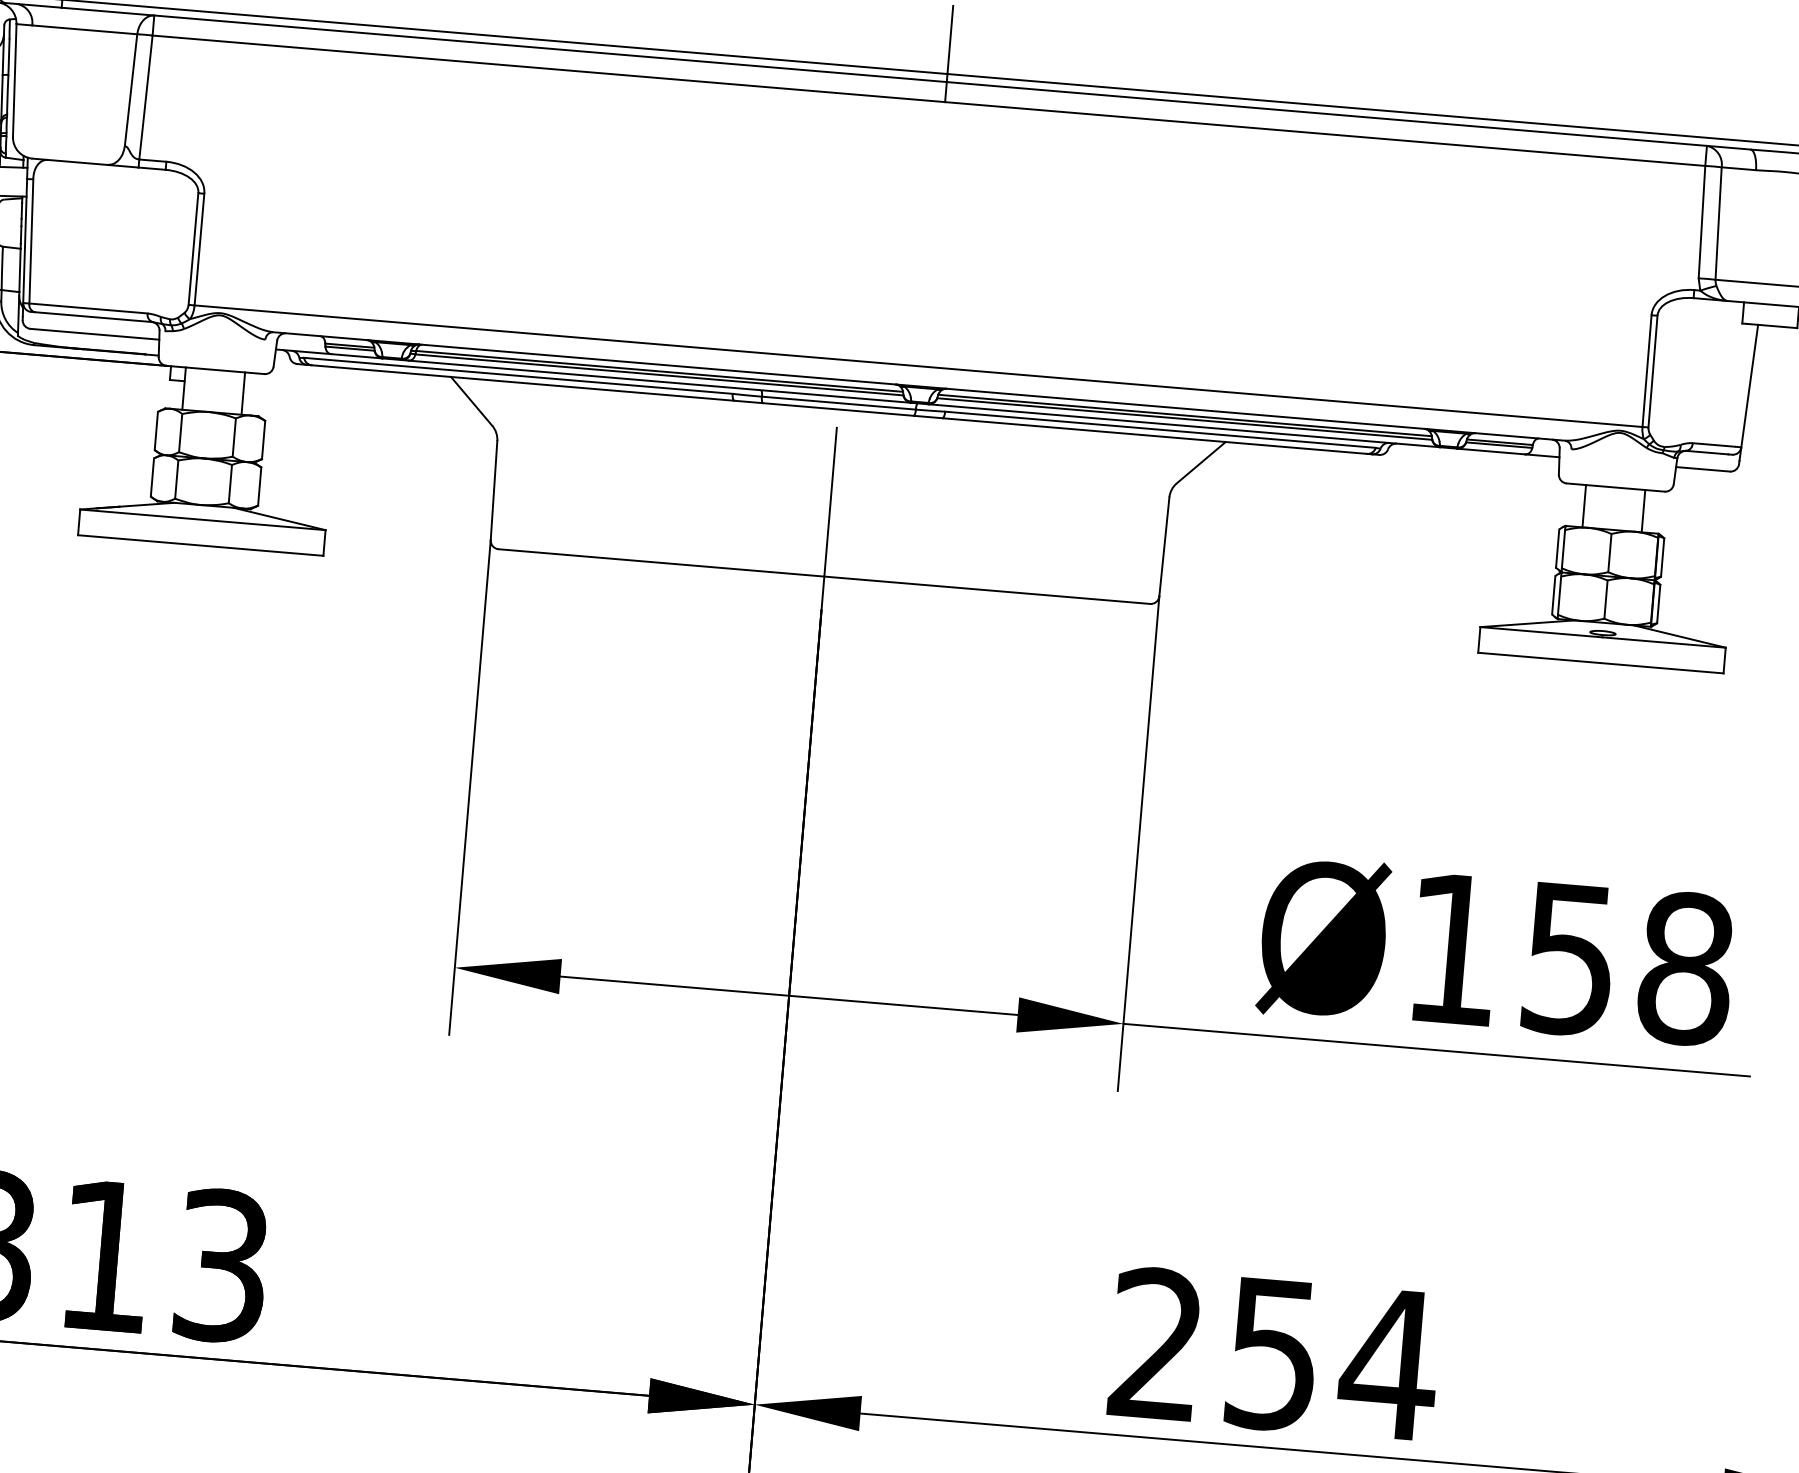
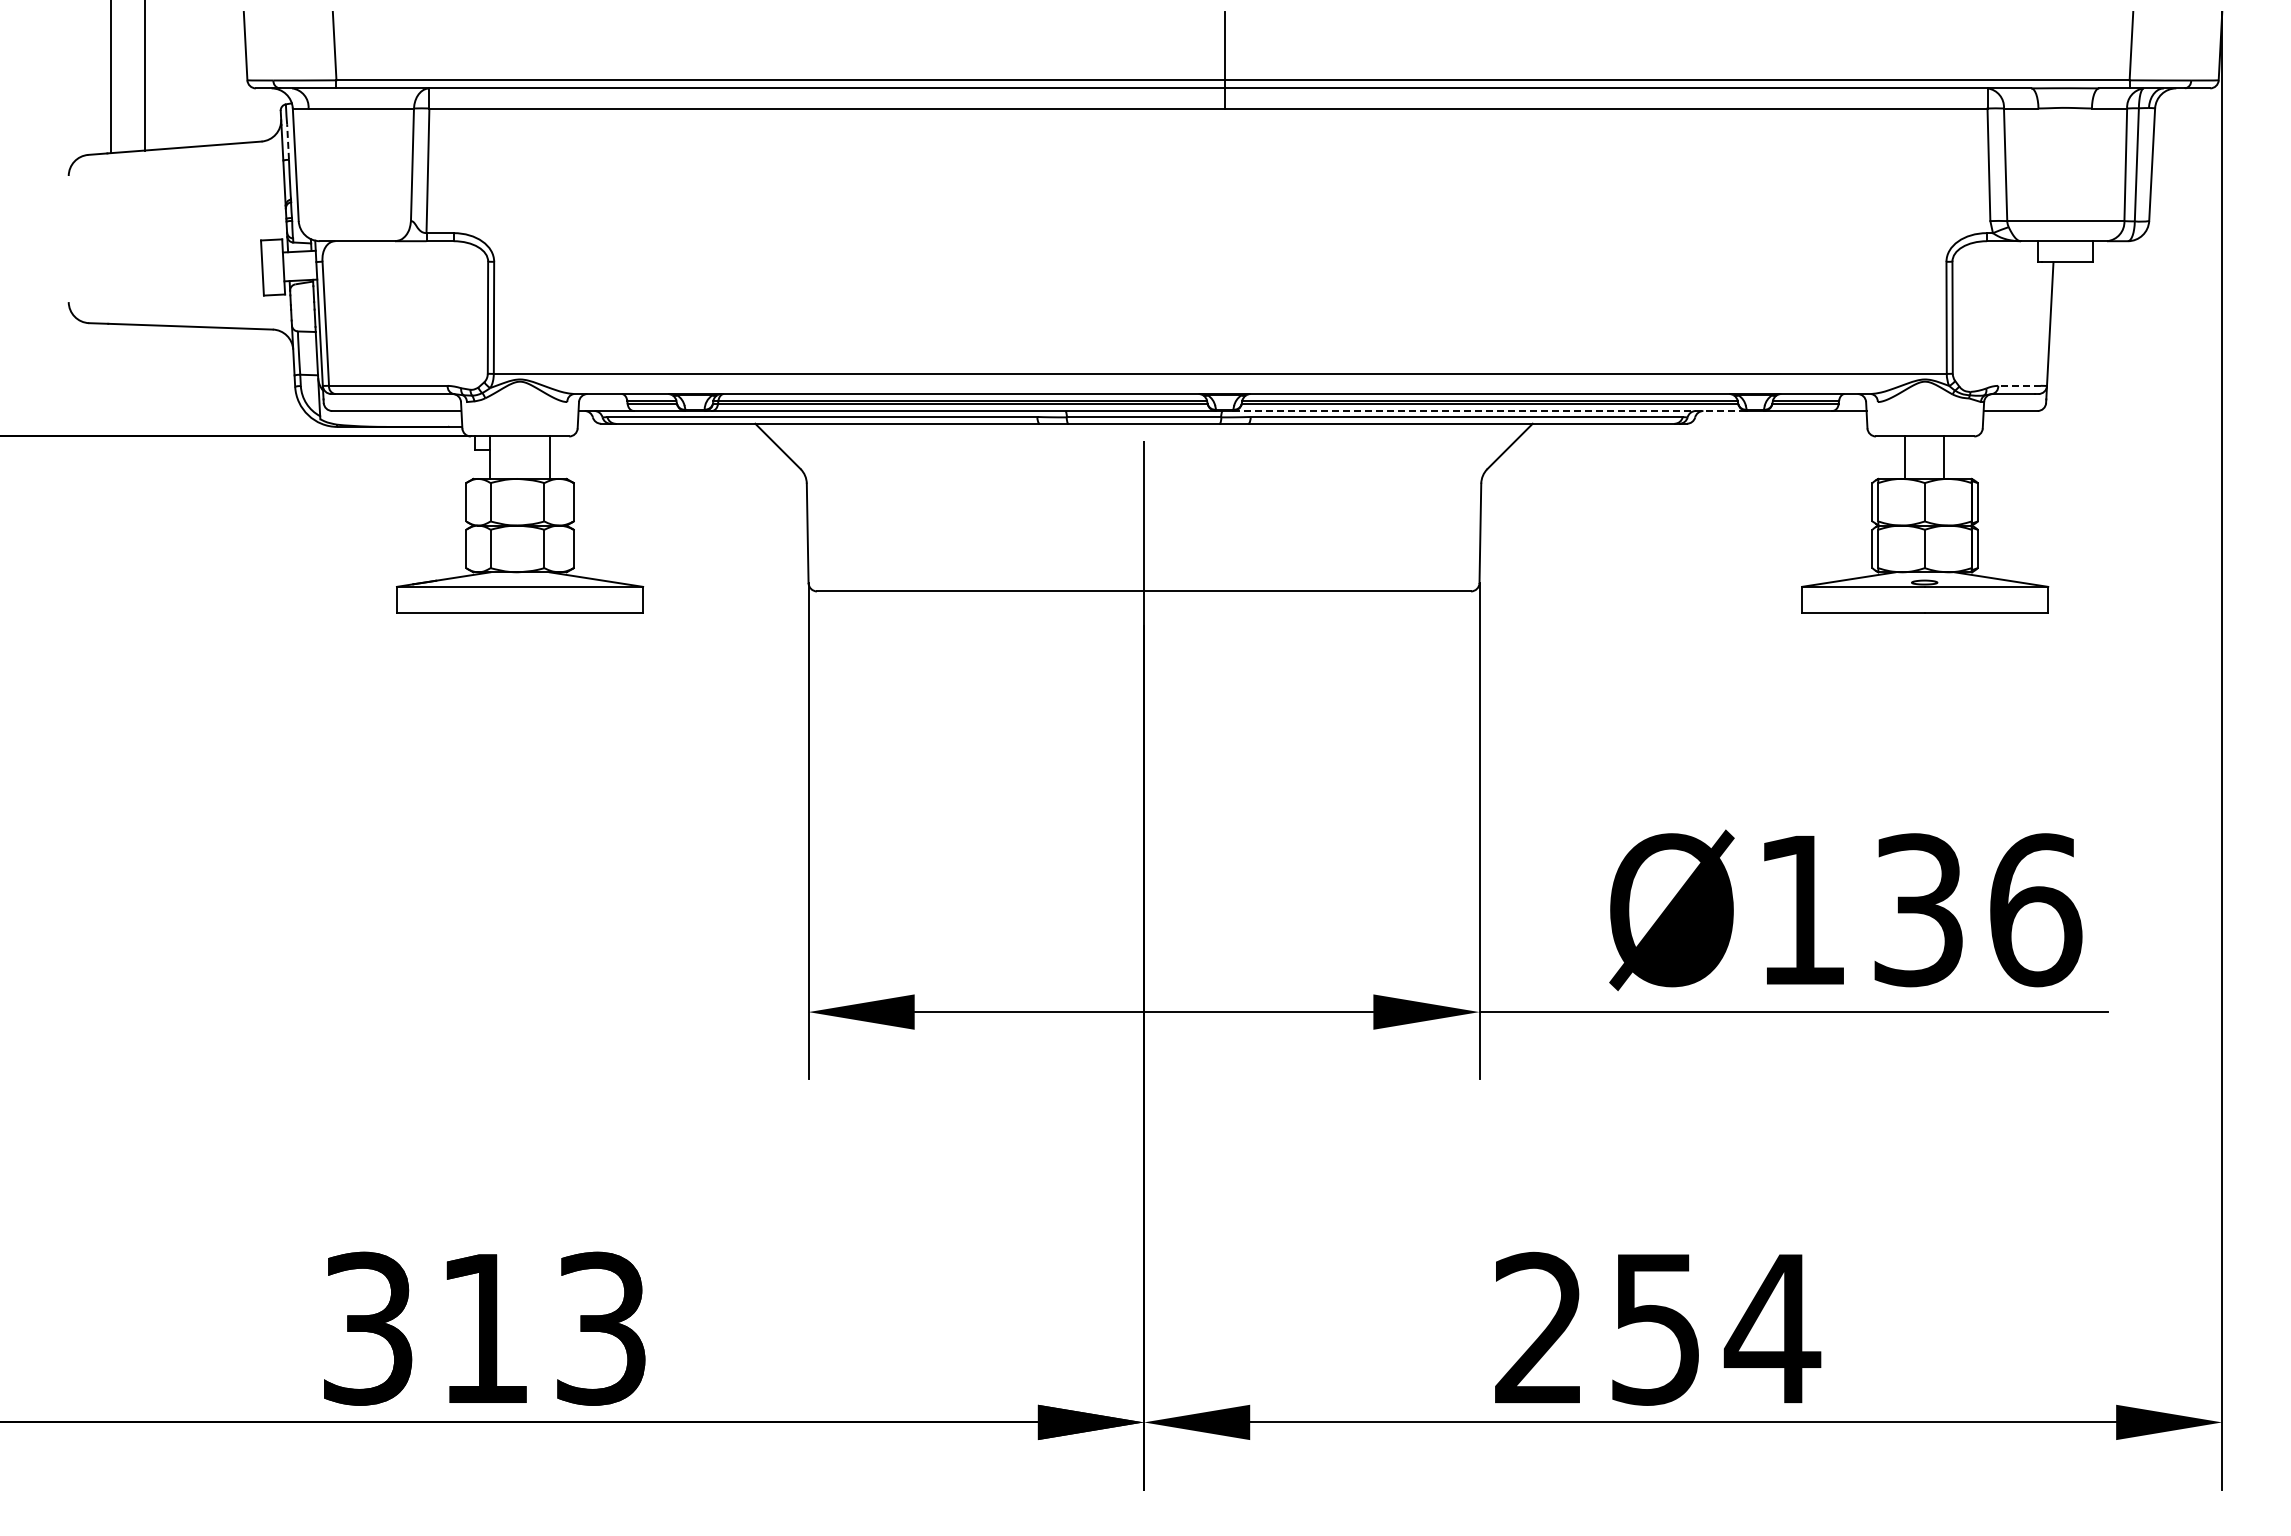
line: (9, 57) -> (288, 142), solid -> dashed
line: (1184, 426) -> (1490, 411), solid -> dashed
line: (1713, 444) -> (2019, 385), solid -> dashed
line: (1584, 506) -> (1944, 457), moved
line: (1643, 510) -> (1904, 457), moved
text: (1629, 964) -> (1978, 910), Ø158 -> Ø136

